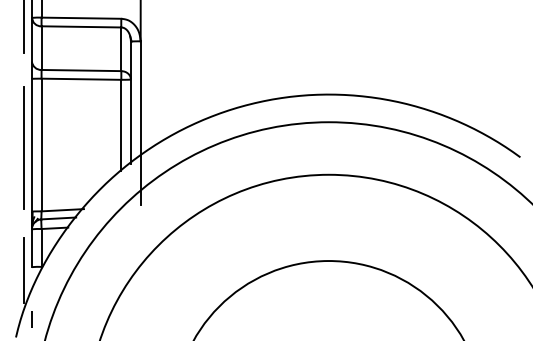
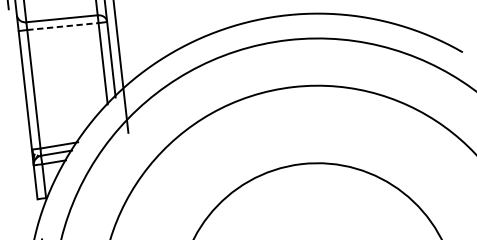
line: (81, 79) -> (62, 26), solid -> dashed
line: (23, 147) -> (18, 93), removed
line: (23, 269) -> (30, 202), removed

